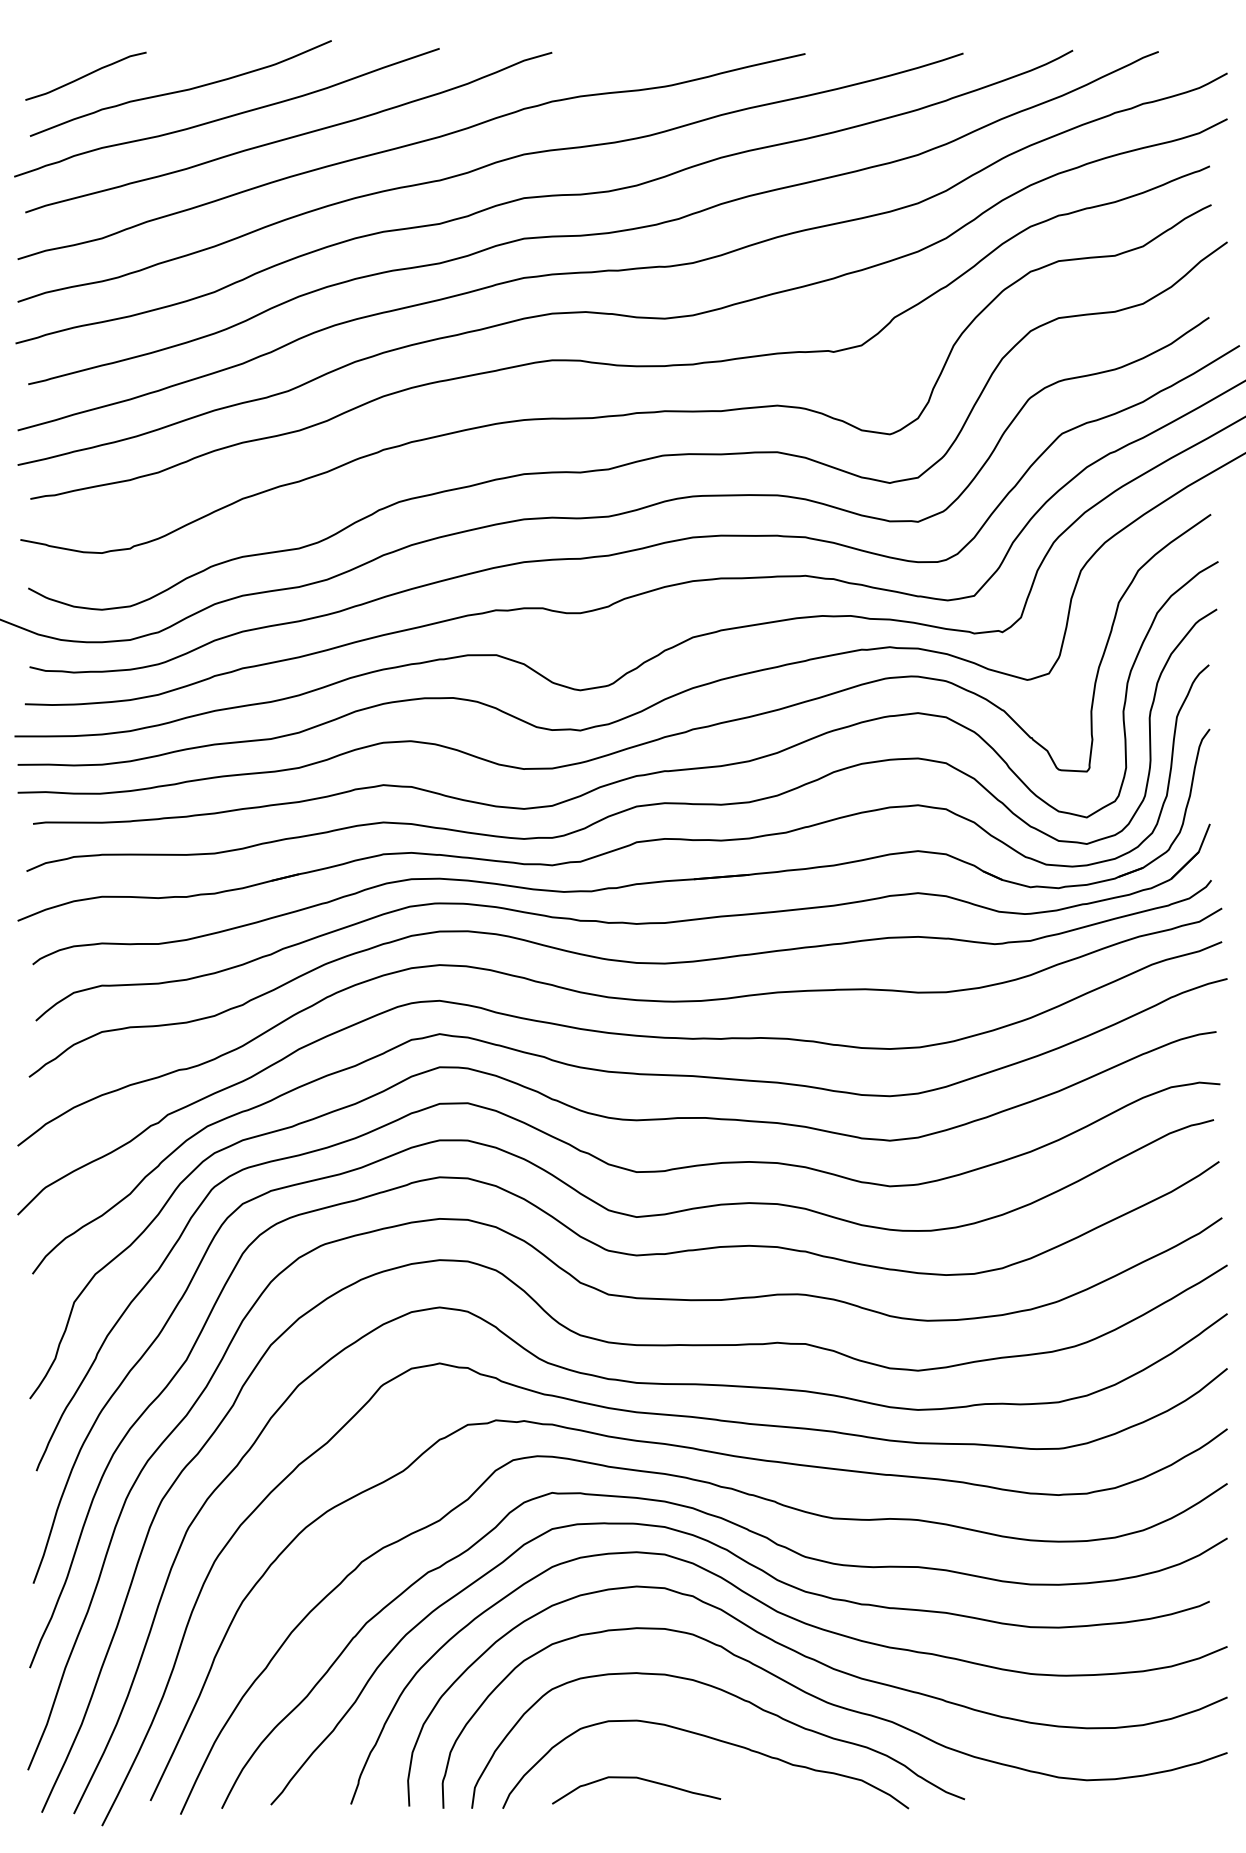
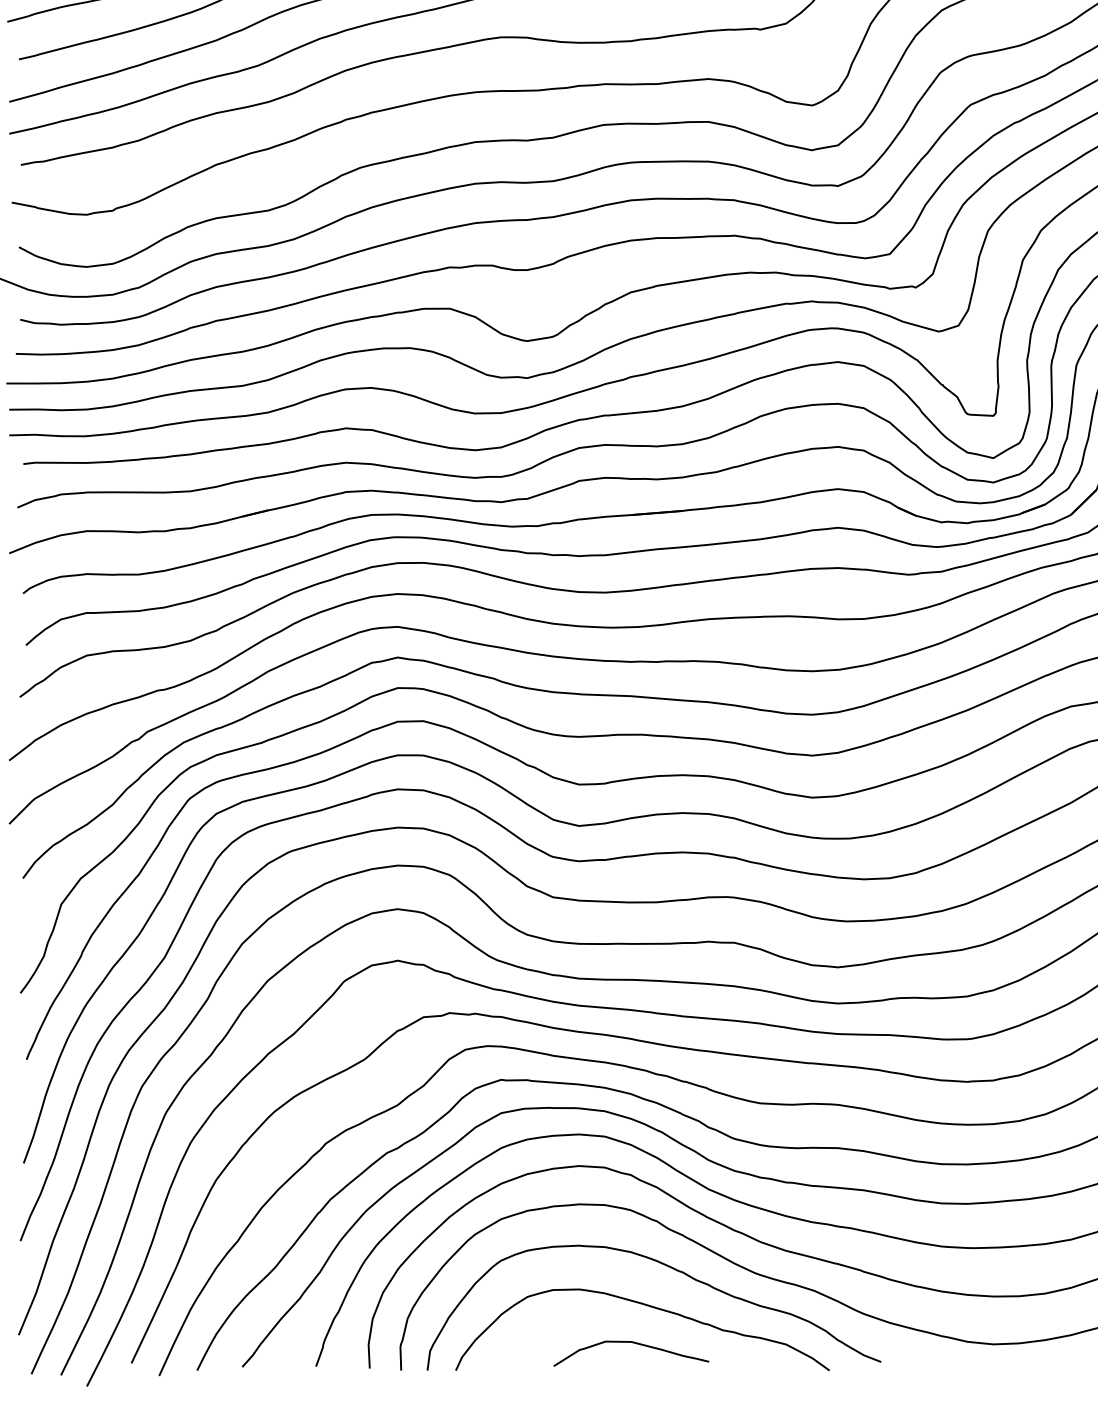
curve: (639, 1779) -> (634, 1343), moved

